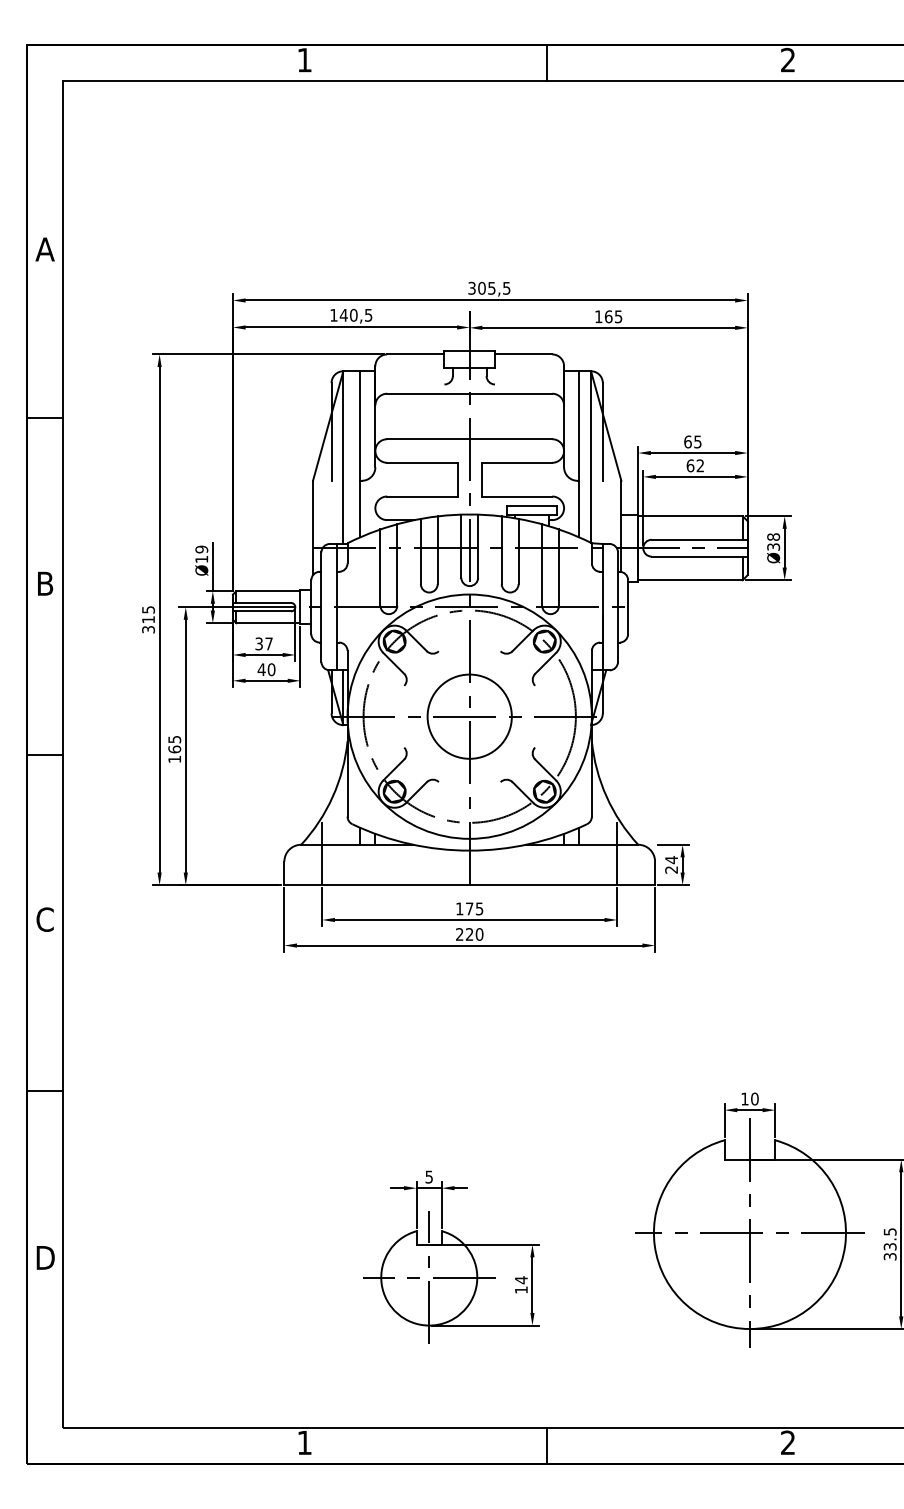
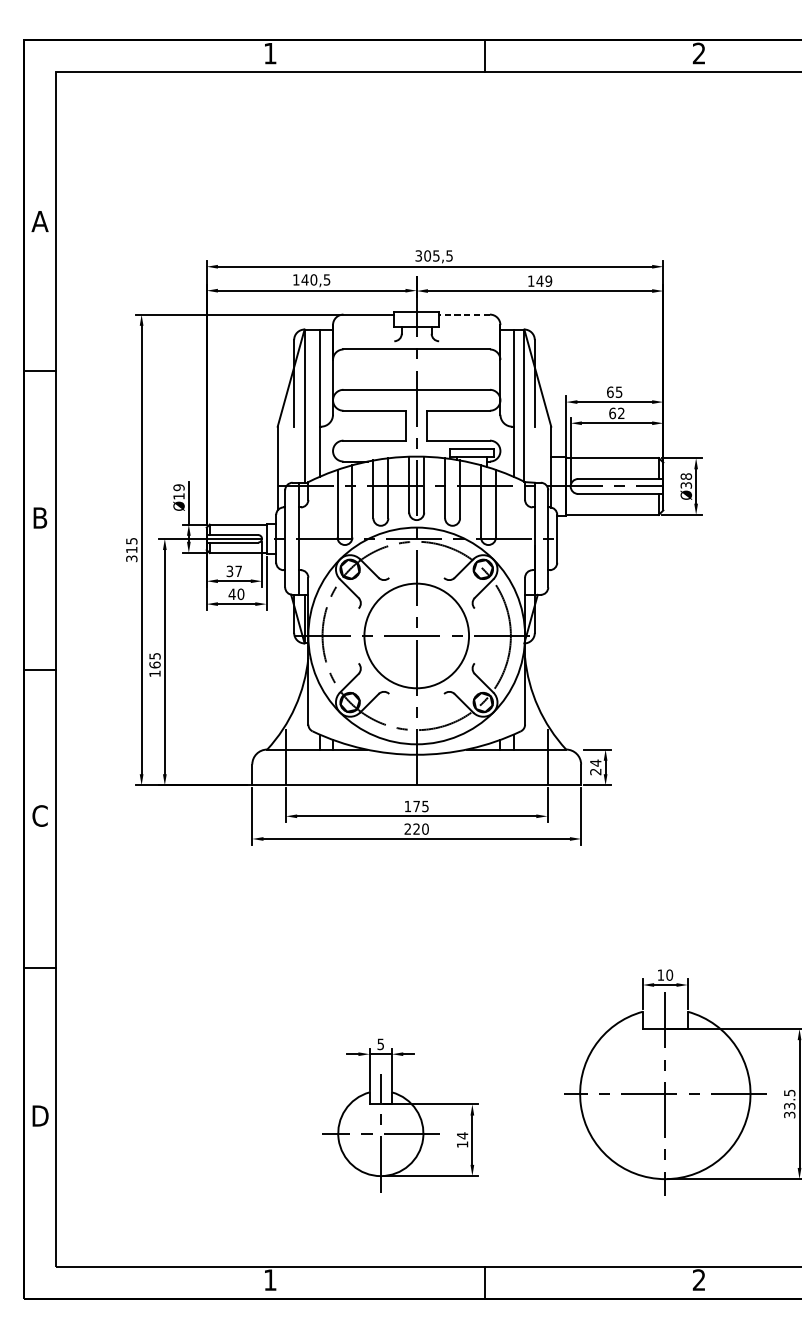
text: (613, 316) -> (544, 280), 165 -> 149
line: (523, 354) -> (464, 314), solid -> dashed
circle: (469, 716) -> (416, 635), size x1.4

